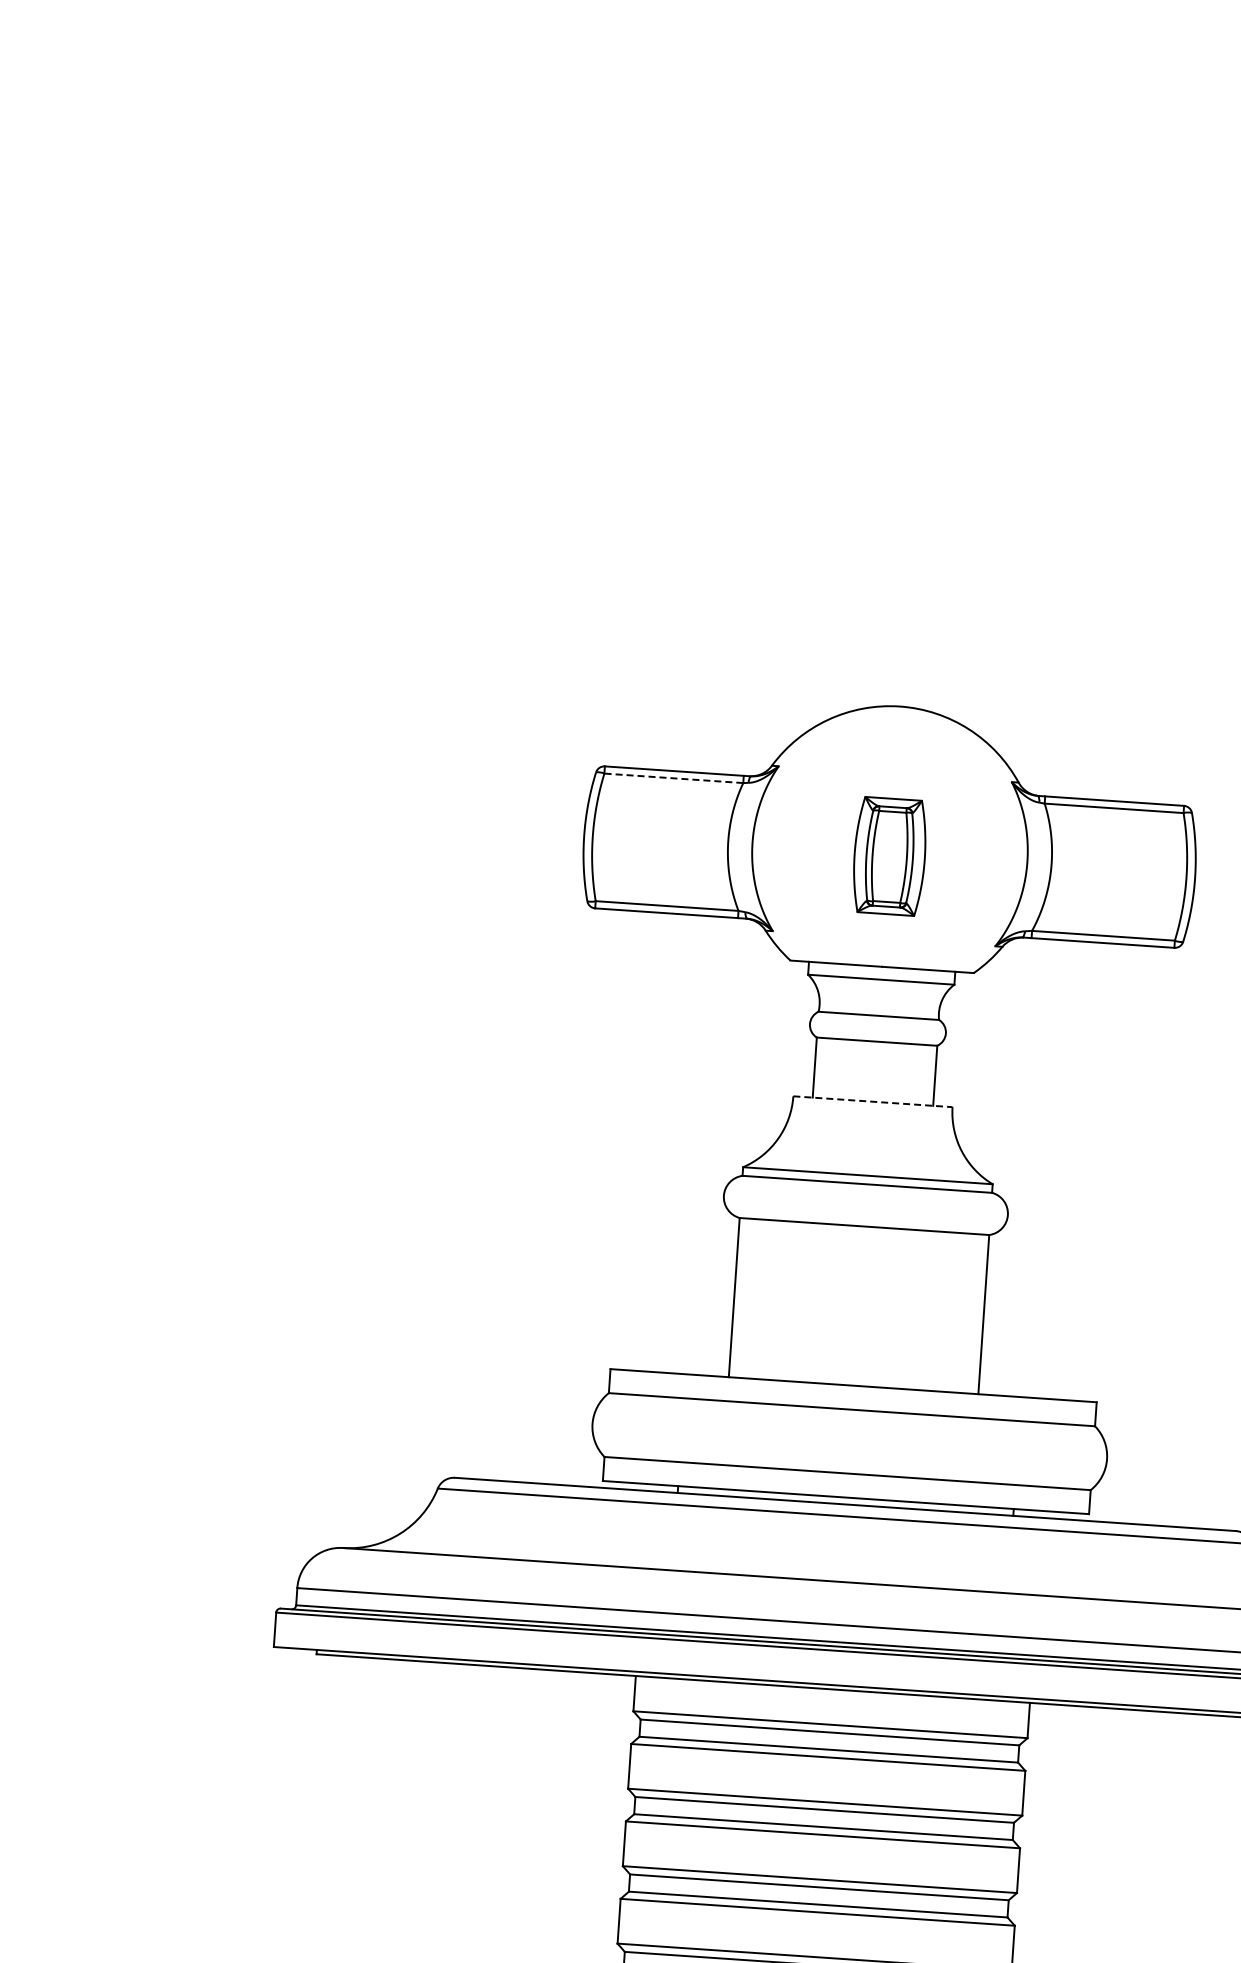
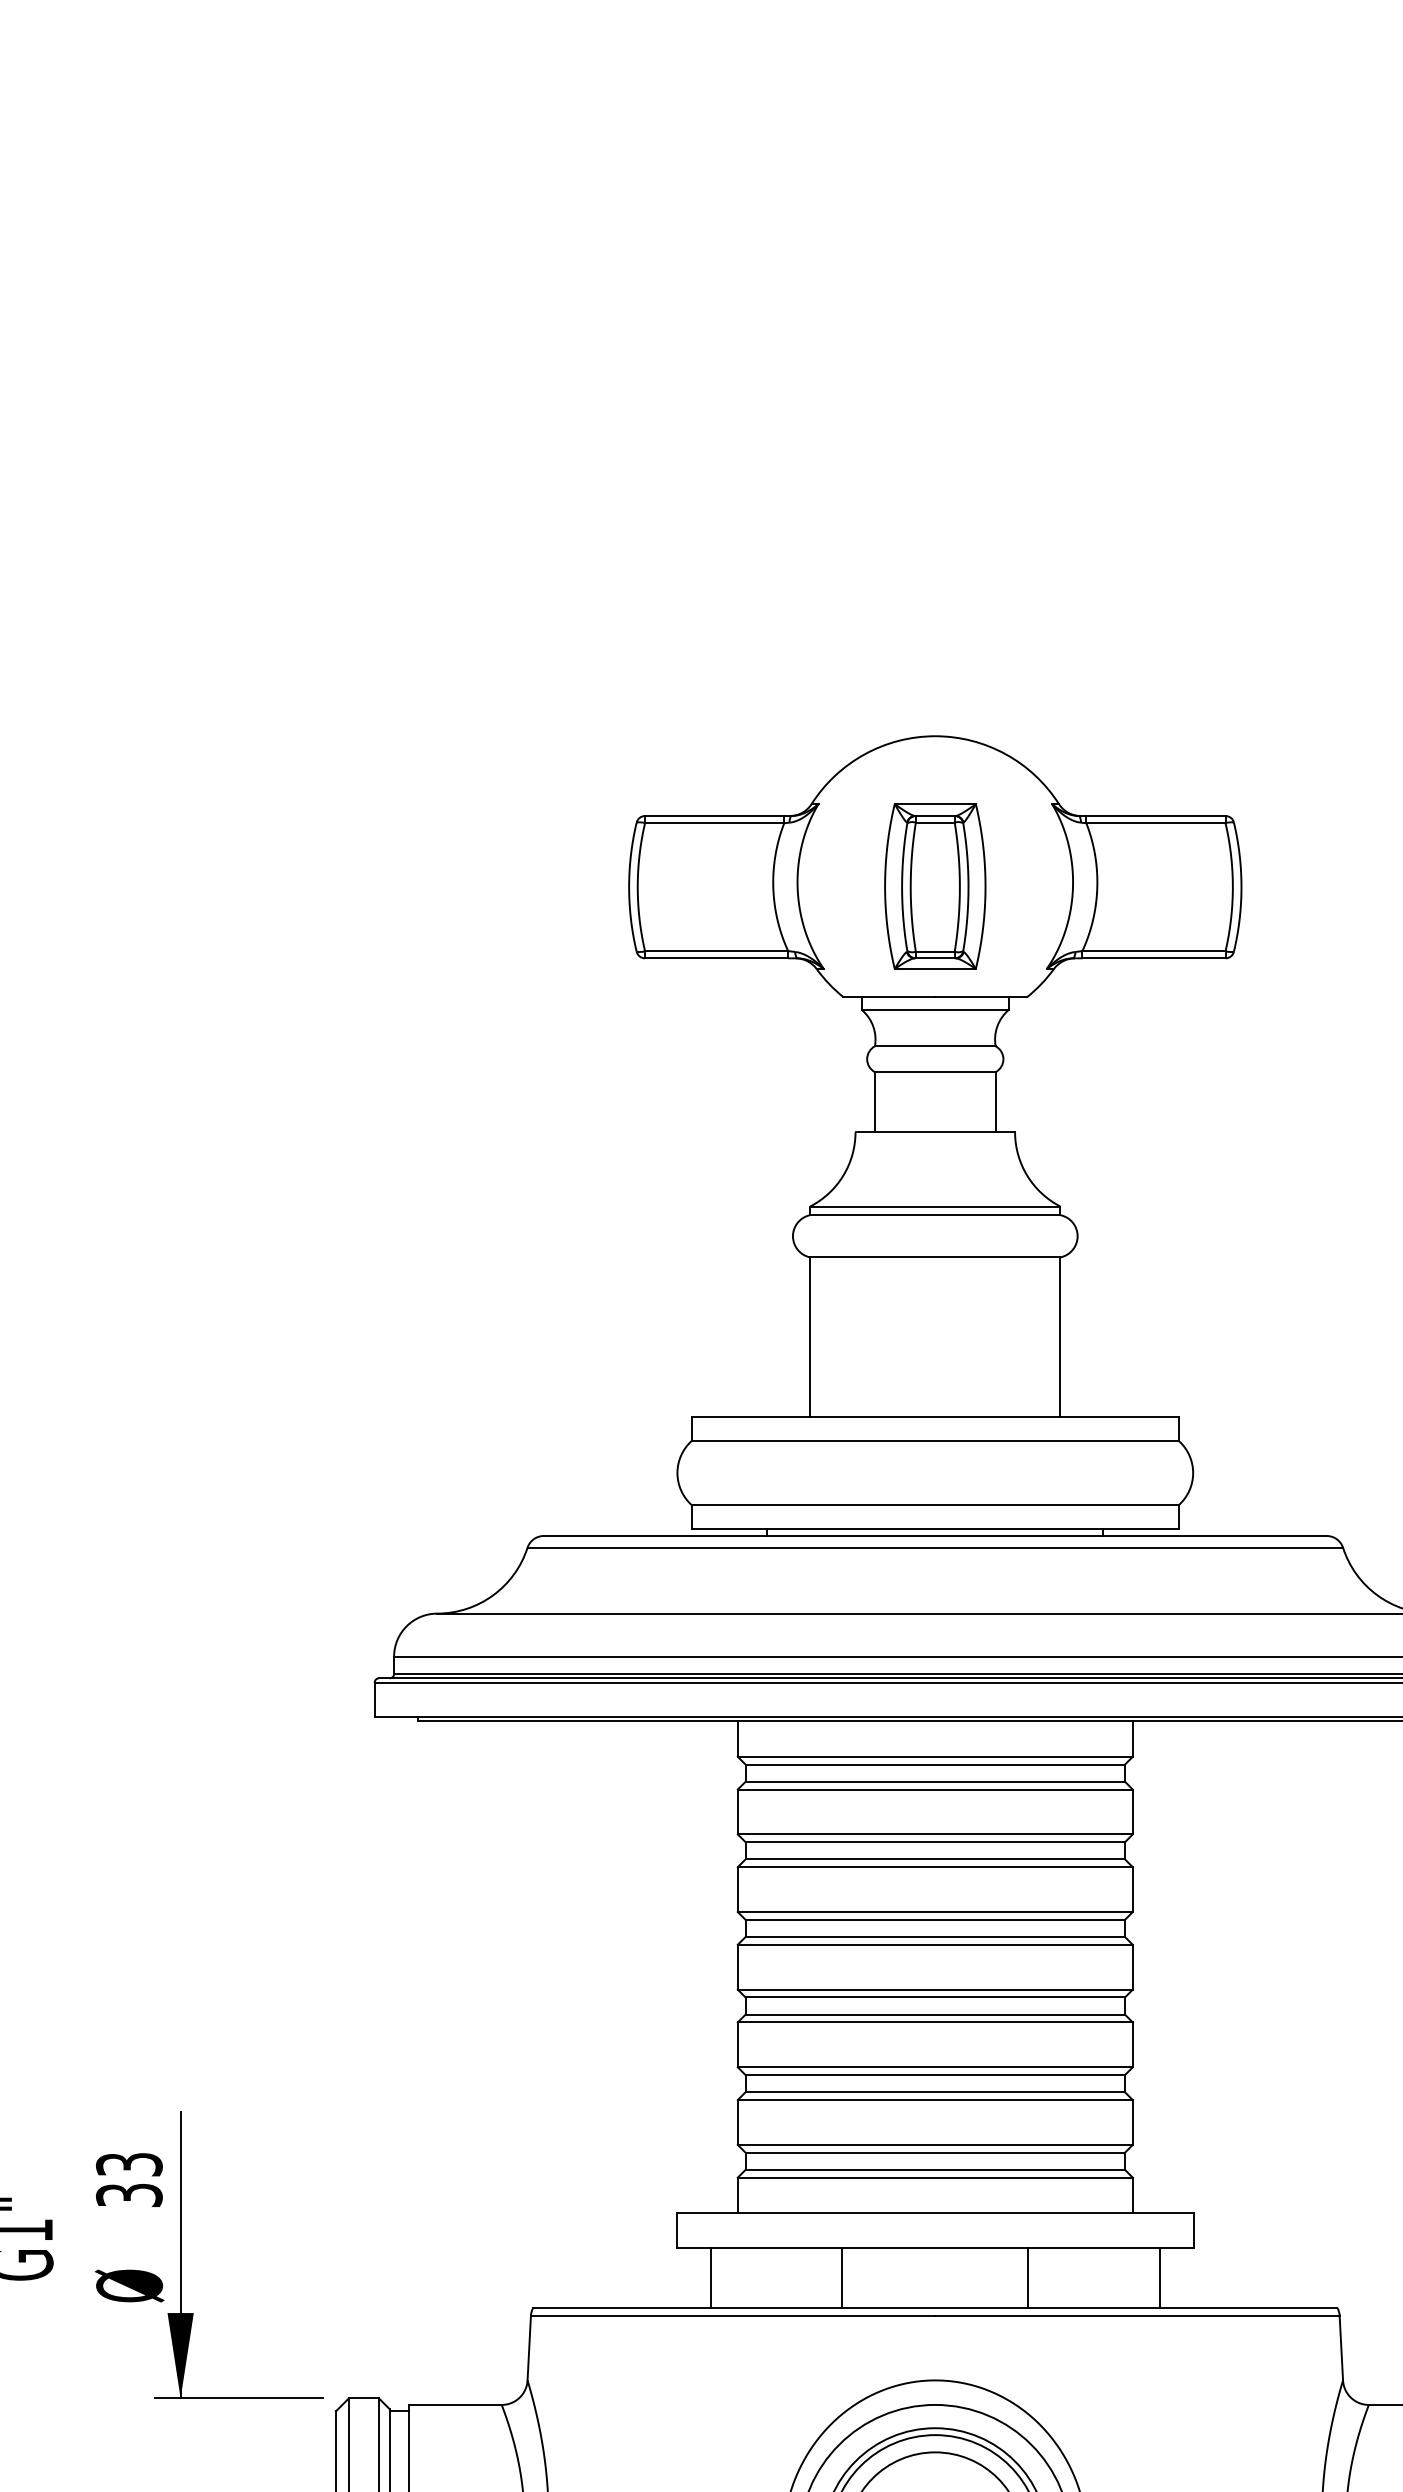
line: (673, 778) -> (714, 823), dashed -> solid
part: (889, 856) -> (935, 886), size x1.43
line: (873, 1101) -> (935, 1132), dashed -> solid

